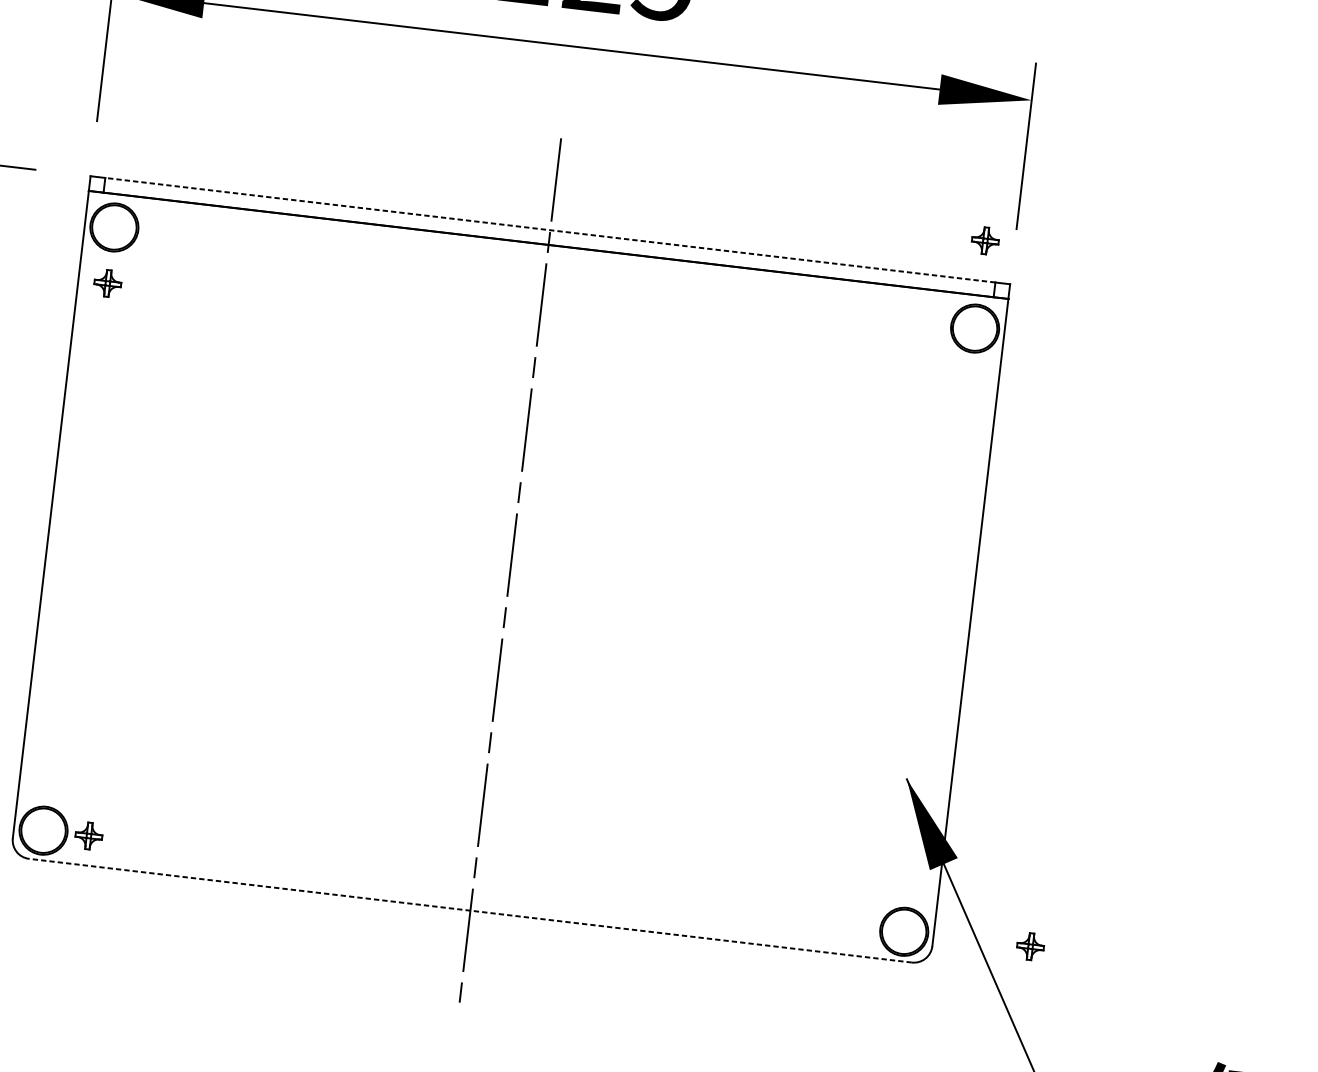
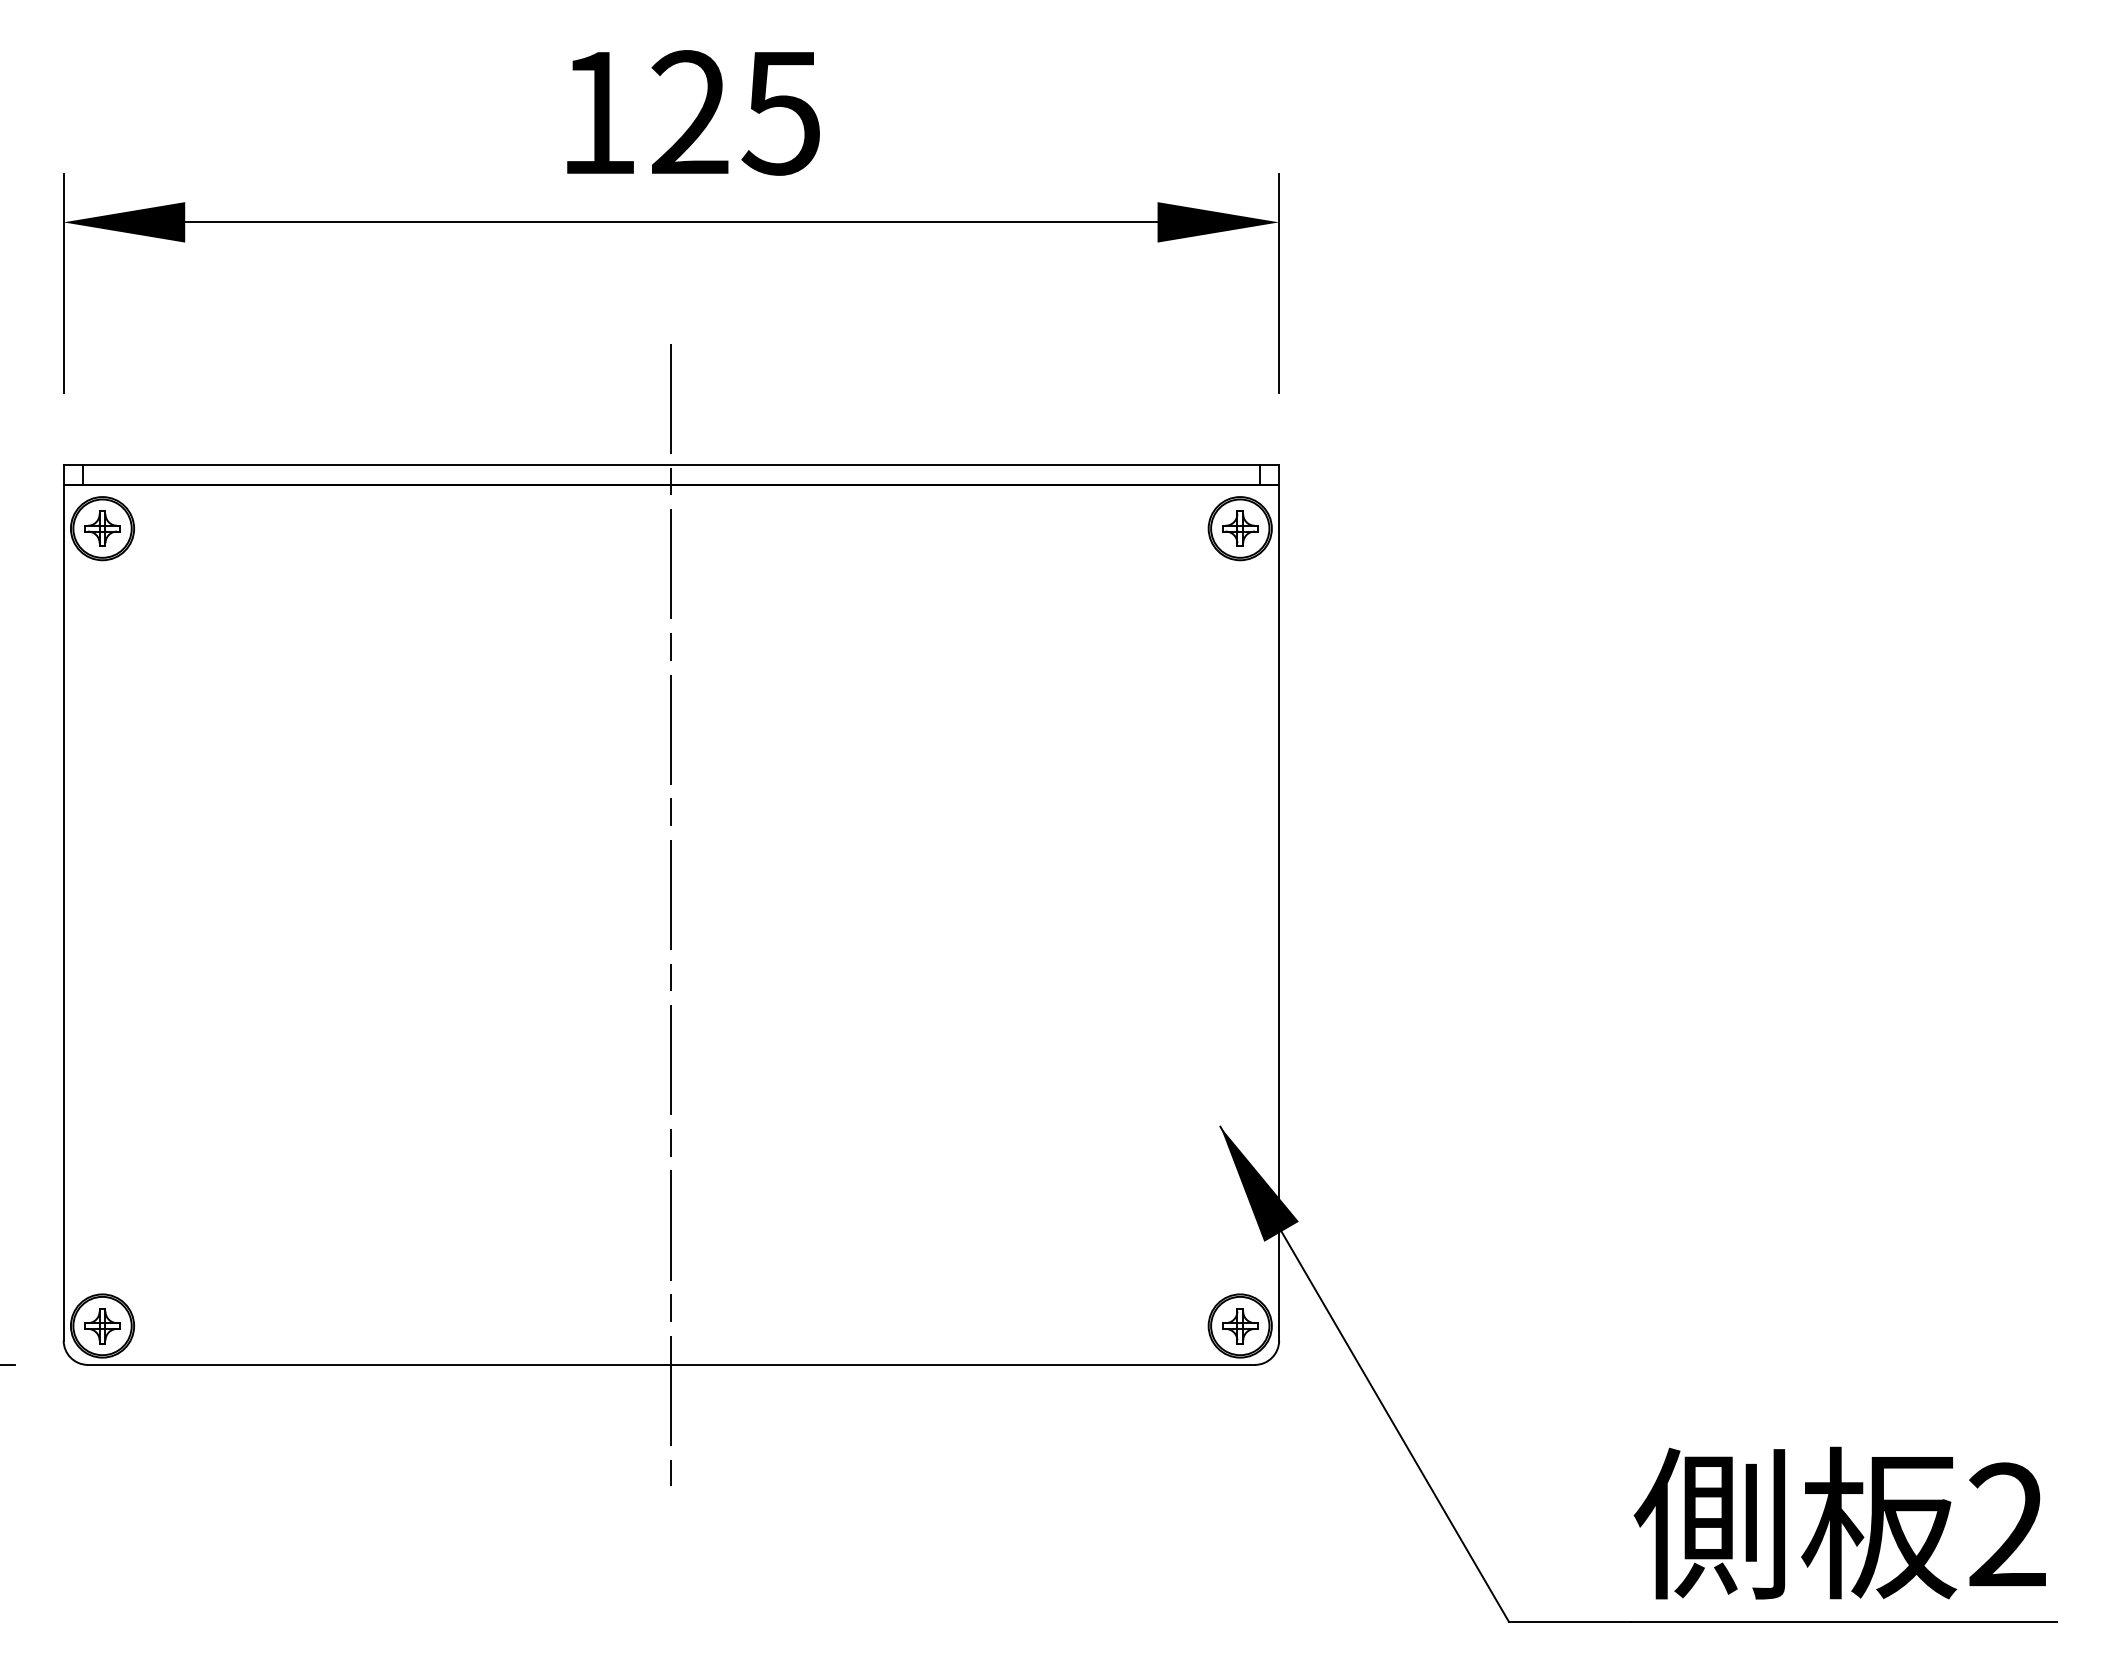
line: (549, 230) -> (670, 465), dashed -> solid
part: (985, 240) -> (1240, 528), moved
part: (107, 283) -> (102, 528), moved
part: (88, 836) -> (102, 1326), moved
line: (469, 910) -> (670, 1364), dashed -> solid
part: (1030, 947) -> (1240, 1326), moved

